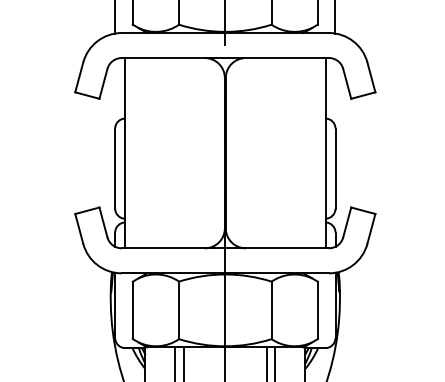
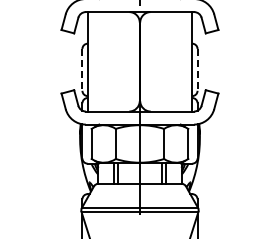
line: (115, 167) -> (82, 69), solid -> dashed
line: (335, 167) -> (197, 69), solid -> dashed

